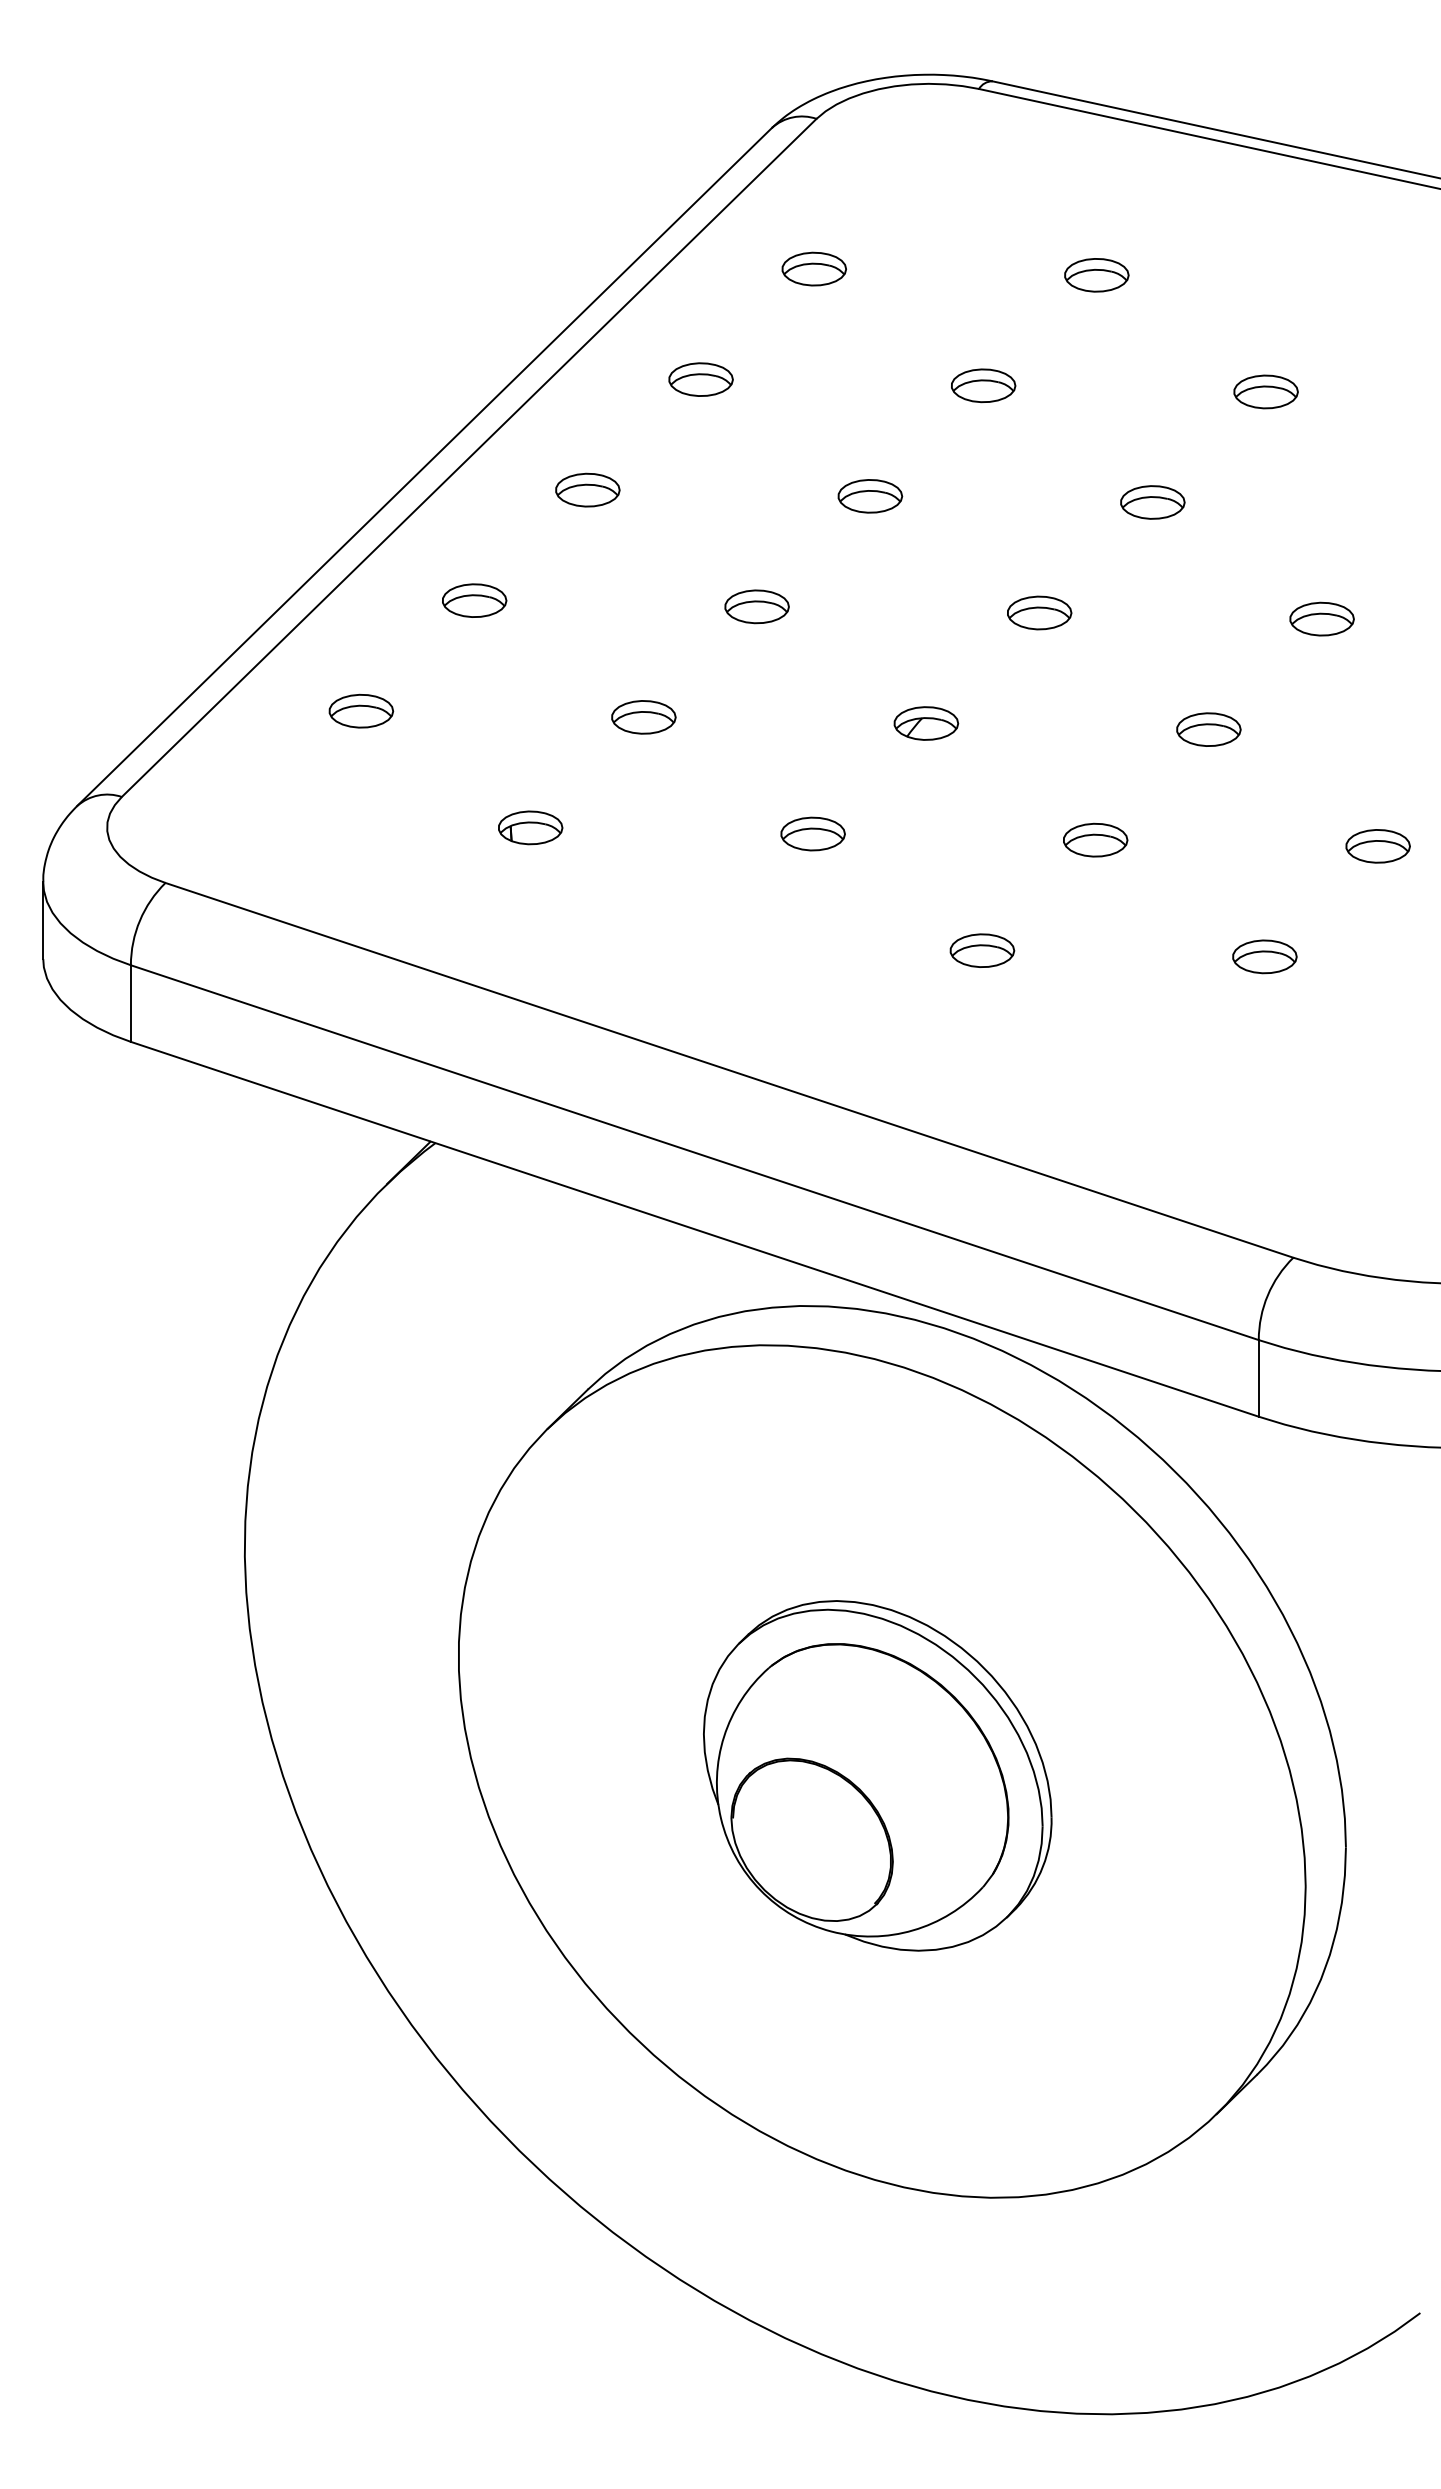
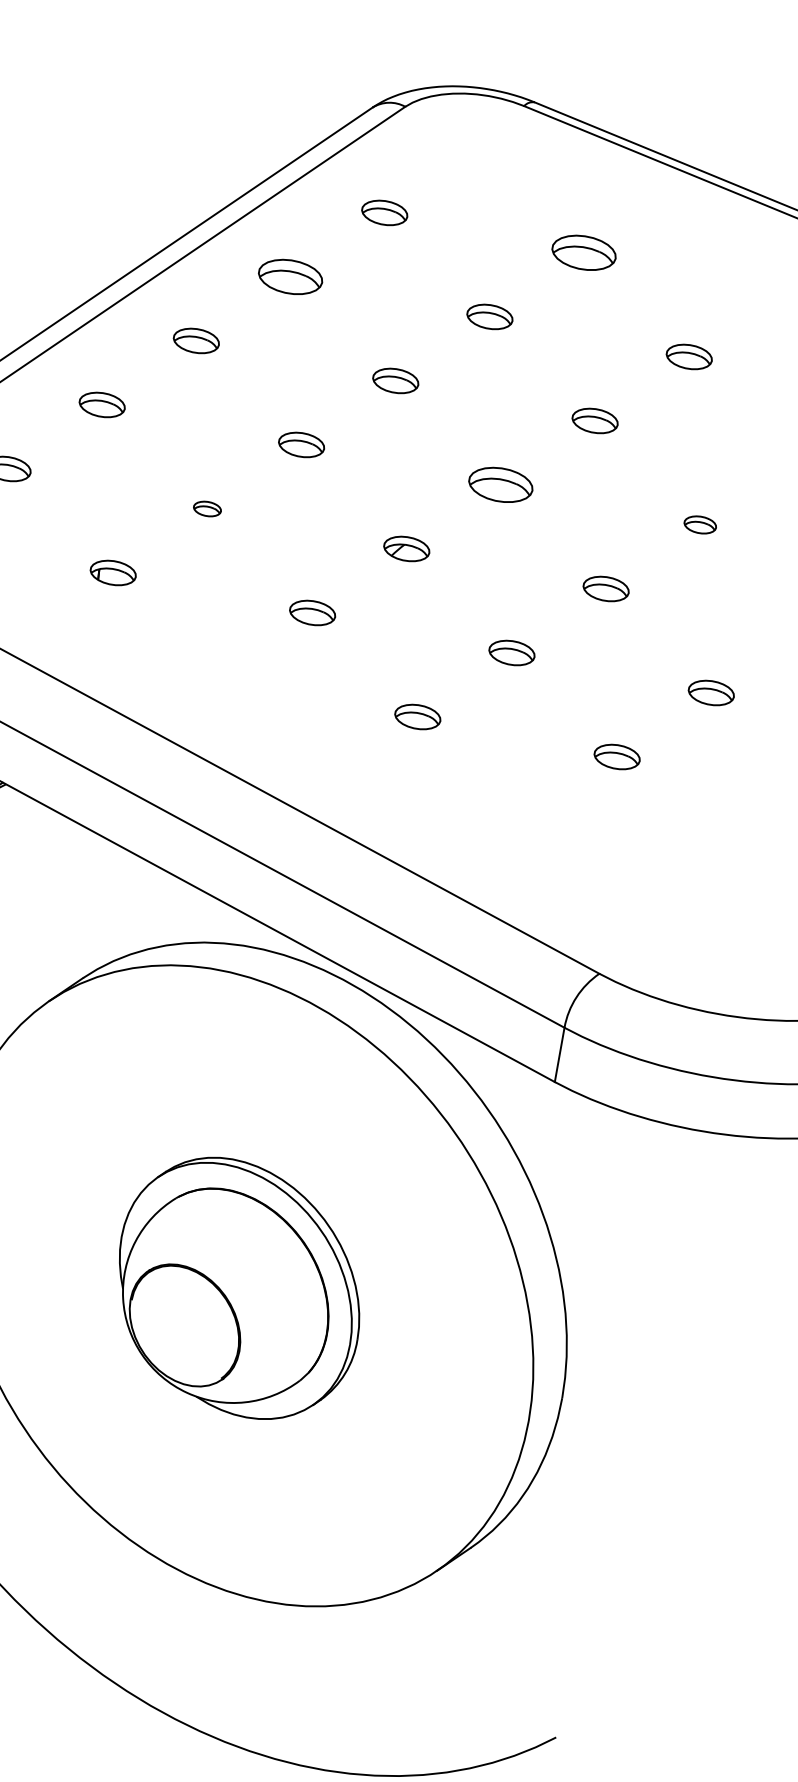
part: (1096, 275) -> (583, 253), size x1.4
part: (700, 379) -> (290, 276), size x1.4
part: (1039, 612) -> (500, 484), size x1.4
part: (1321, 618) -> (700, 524), size x0.7
part: (643, 717) -> (207, 509), size x0.6

